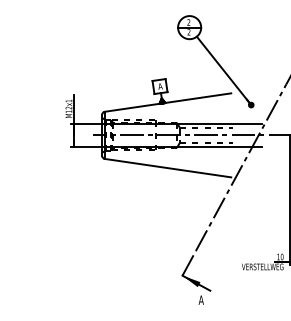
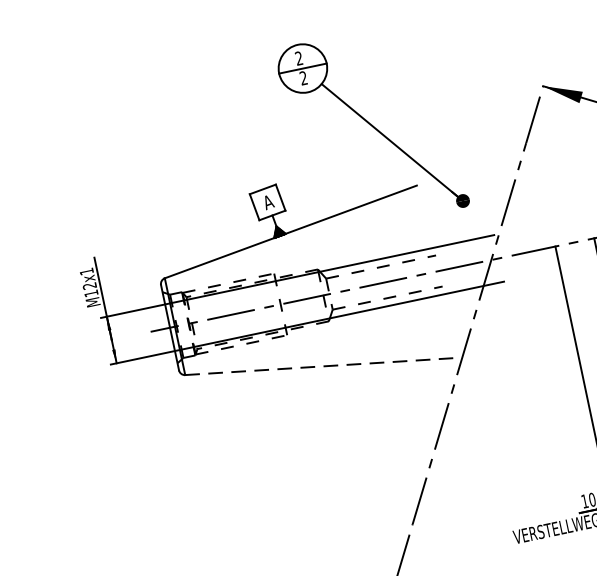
line: (167, 168) -> (318, 367), solid -> dashed

